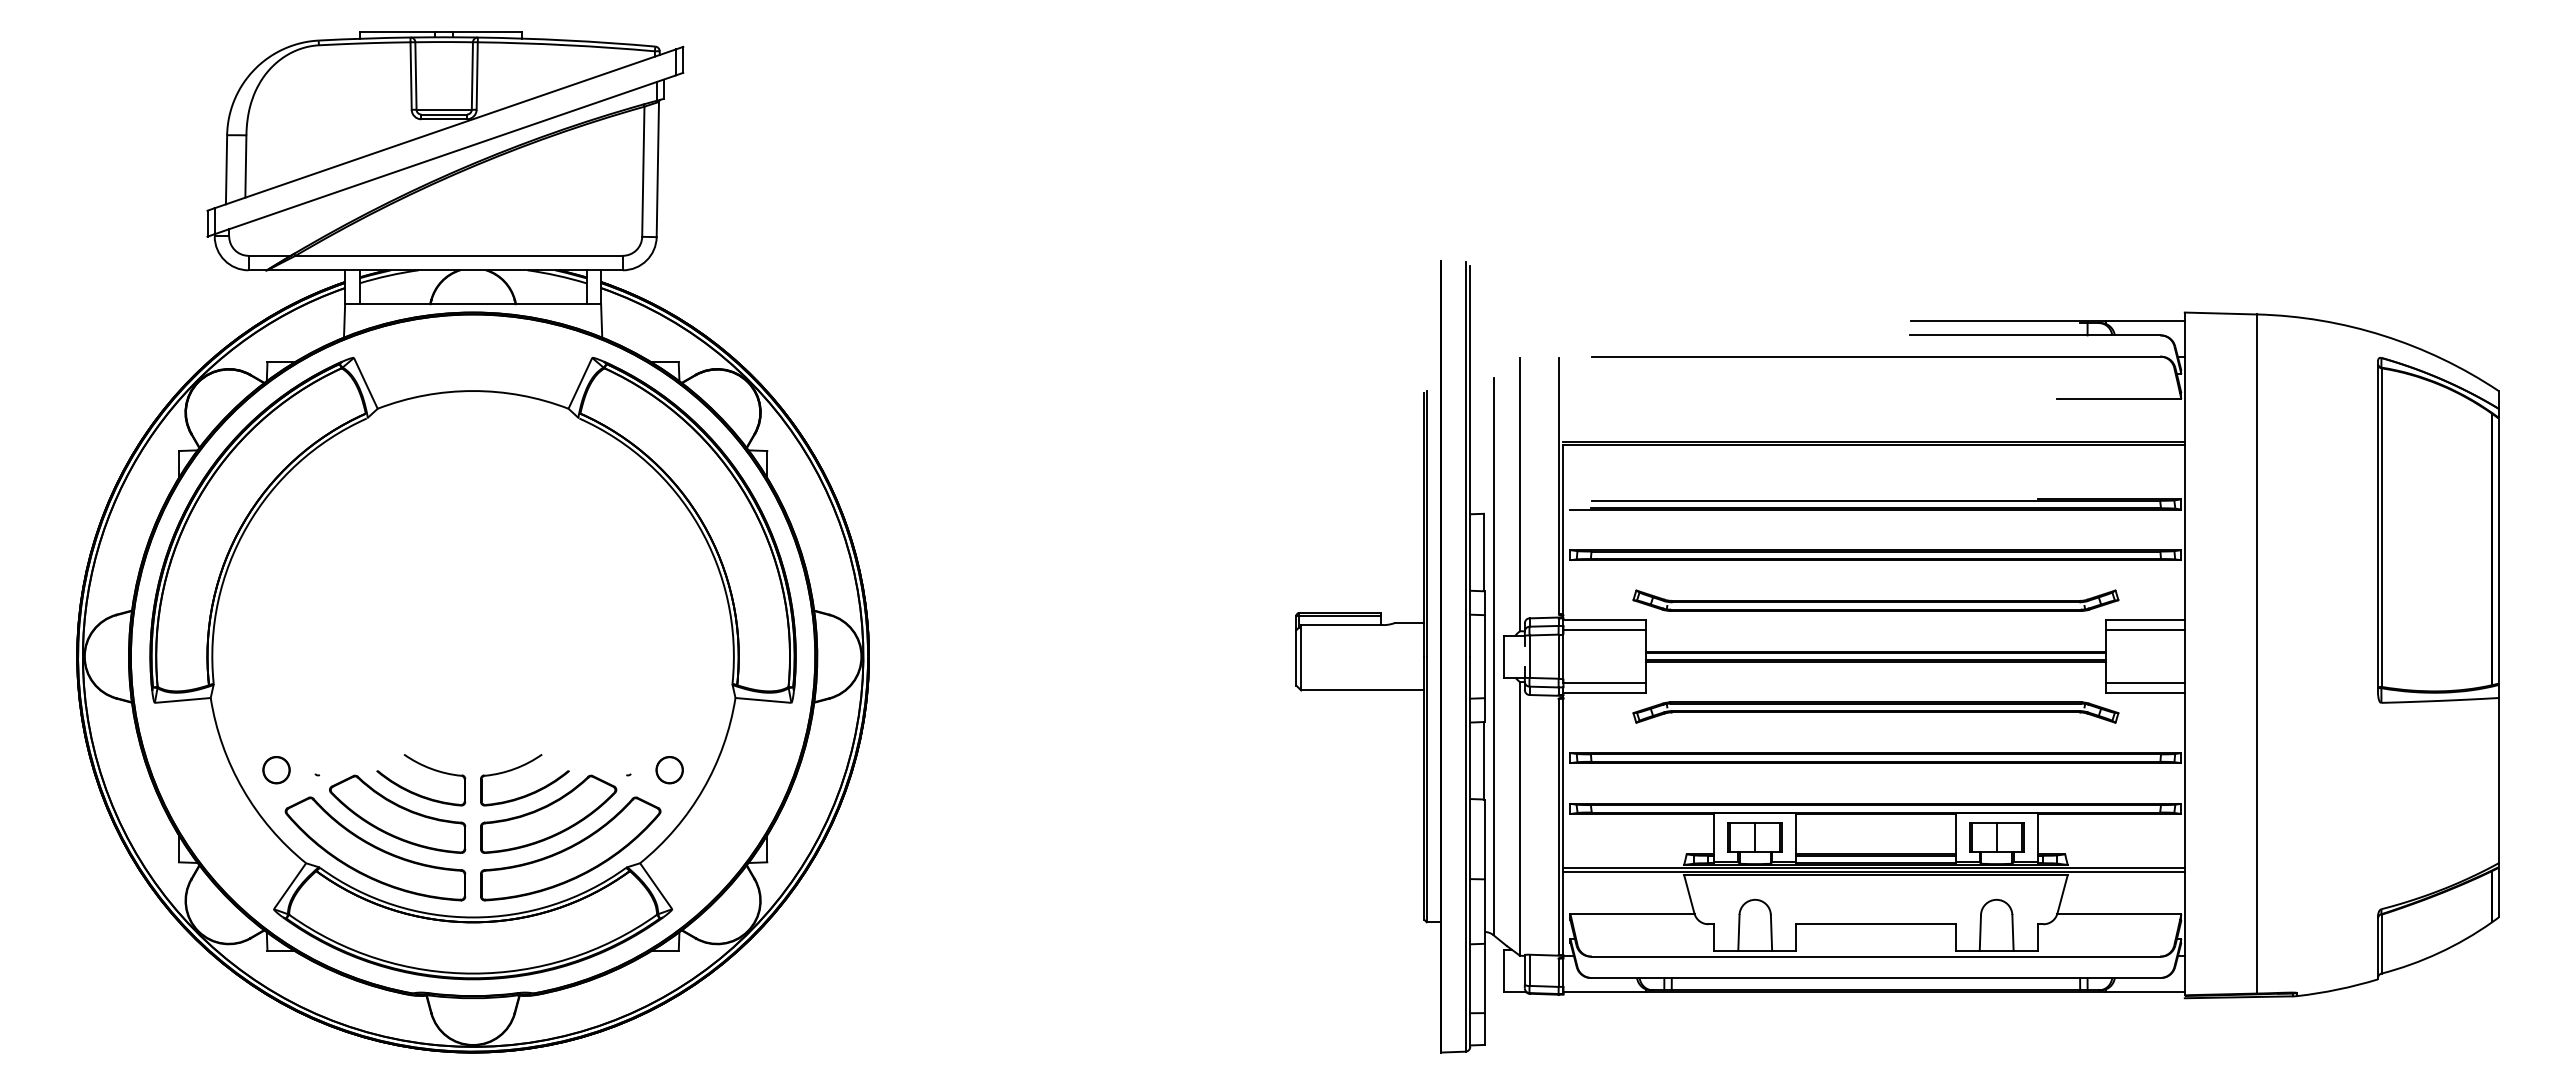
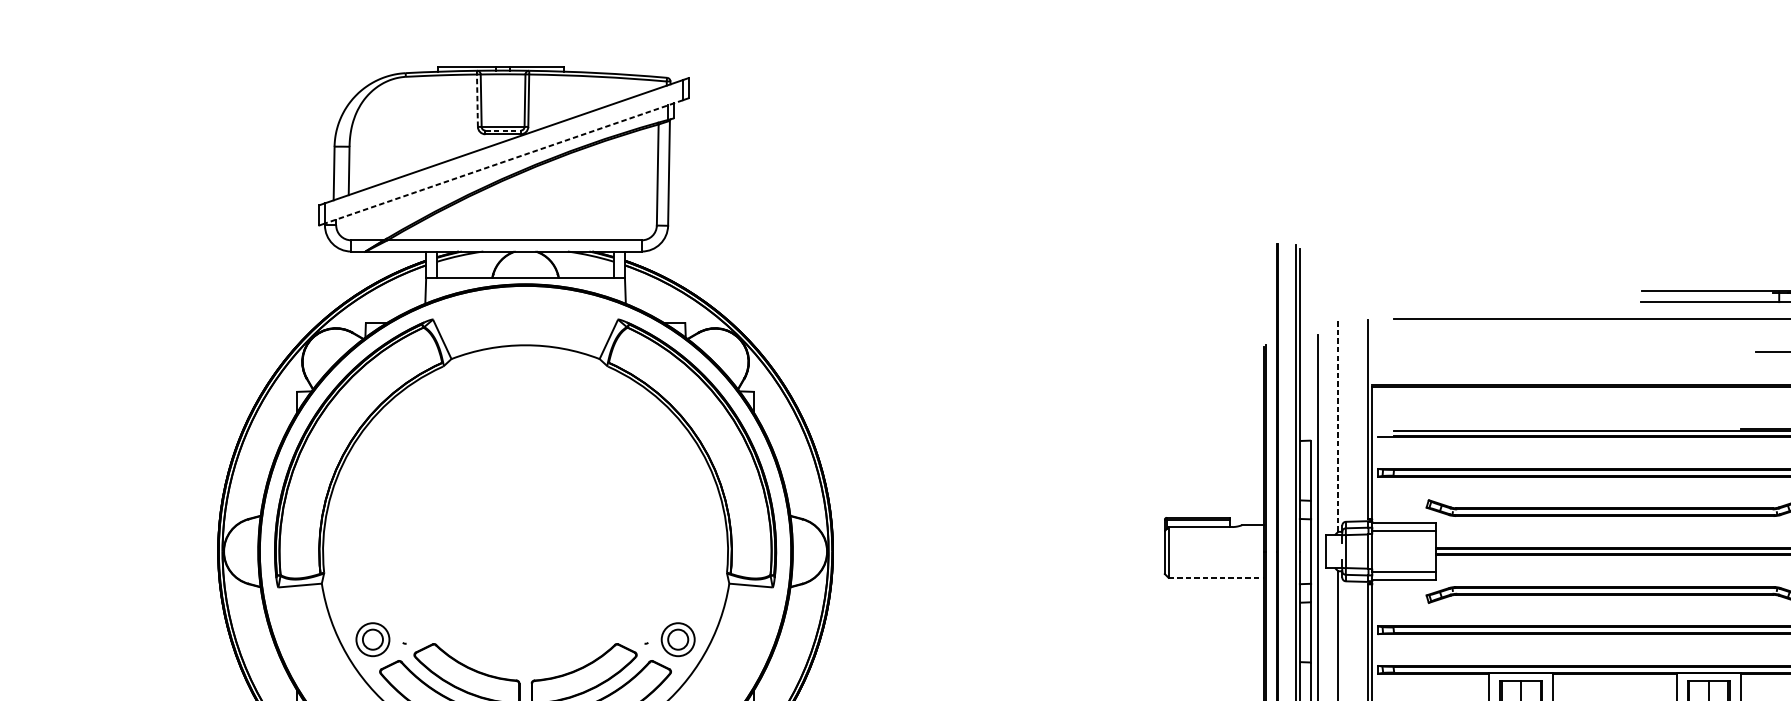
line: (411, 76) -> (477, 101), solid -> dashed
line: (444, 114) -> (503, 130), solid -> dashed
line: (445, 154) -> (504, 161), solid -> dashed
line: (1520, 494) -> (1338, 425), solid -> dashed
line: (1362, 690) -> (1216, 577), solid -> dashed
part: (521, 767) -> (563, 637), removed
part: (427, 768) -> (490, 638), removed
circle: (276, 769) -> (372, 639), size x1.6
circle: (669, 769) -> (678, 639), size x1.6

